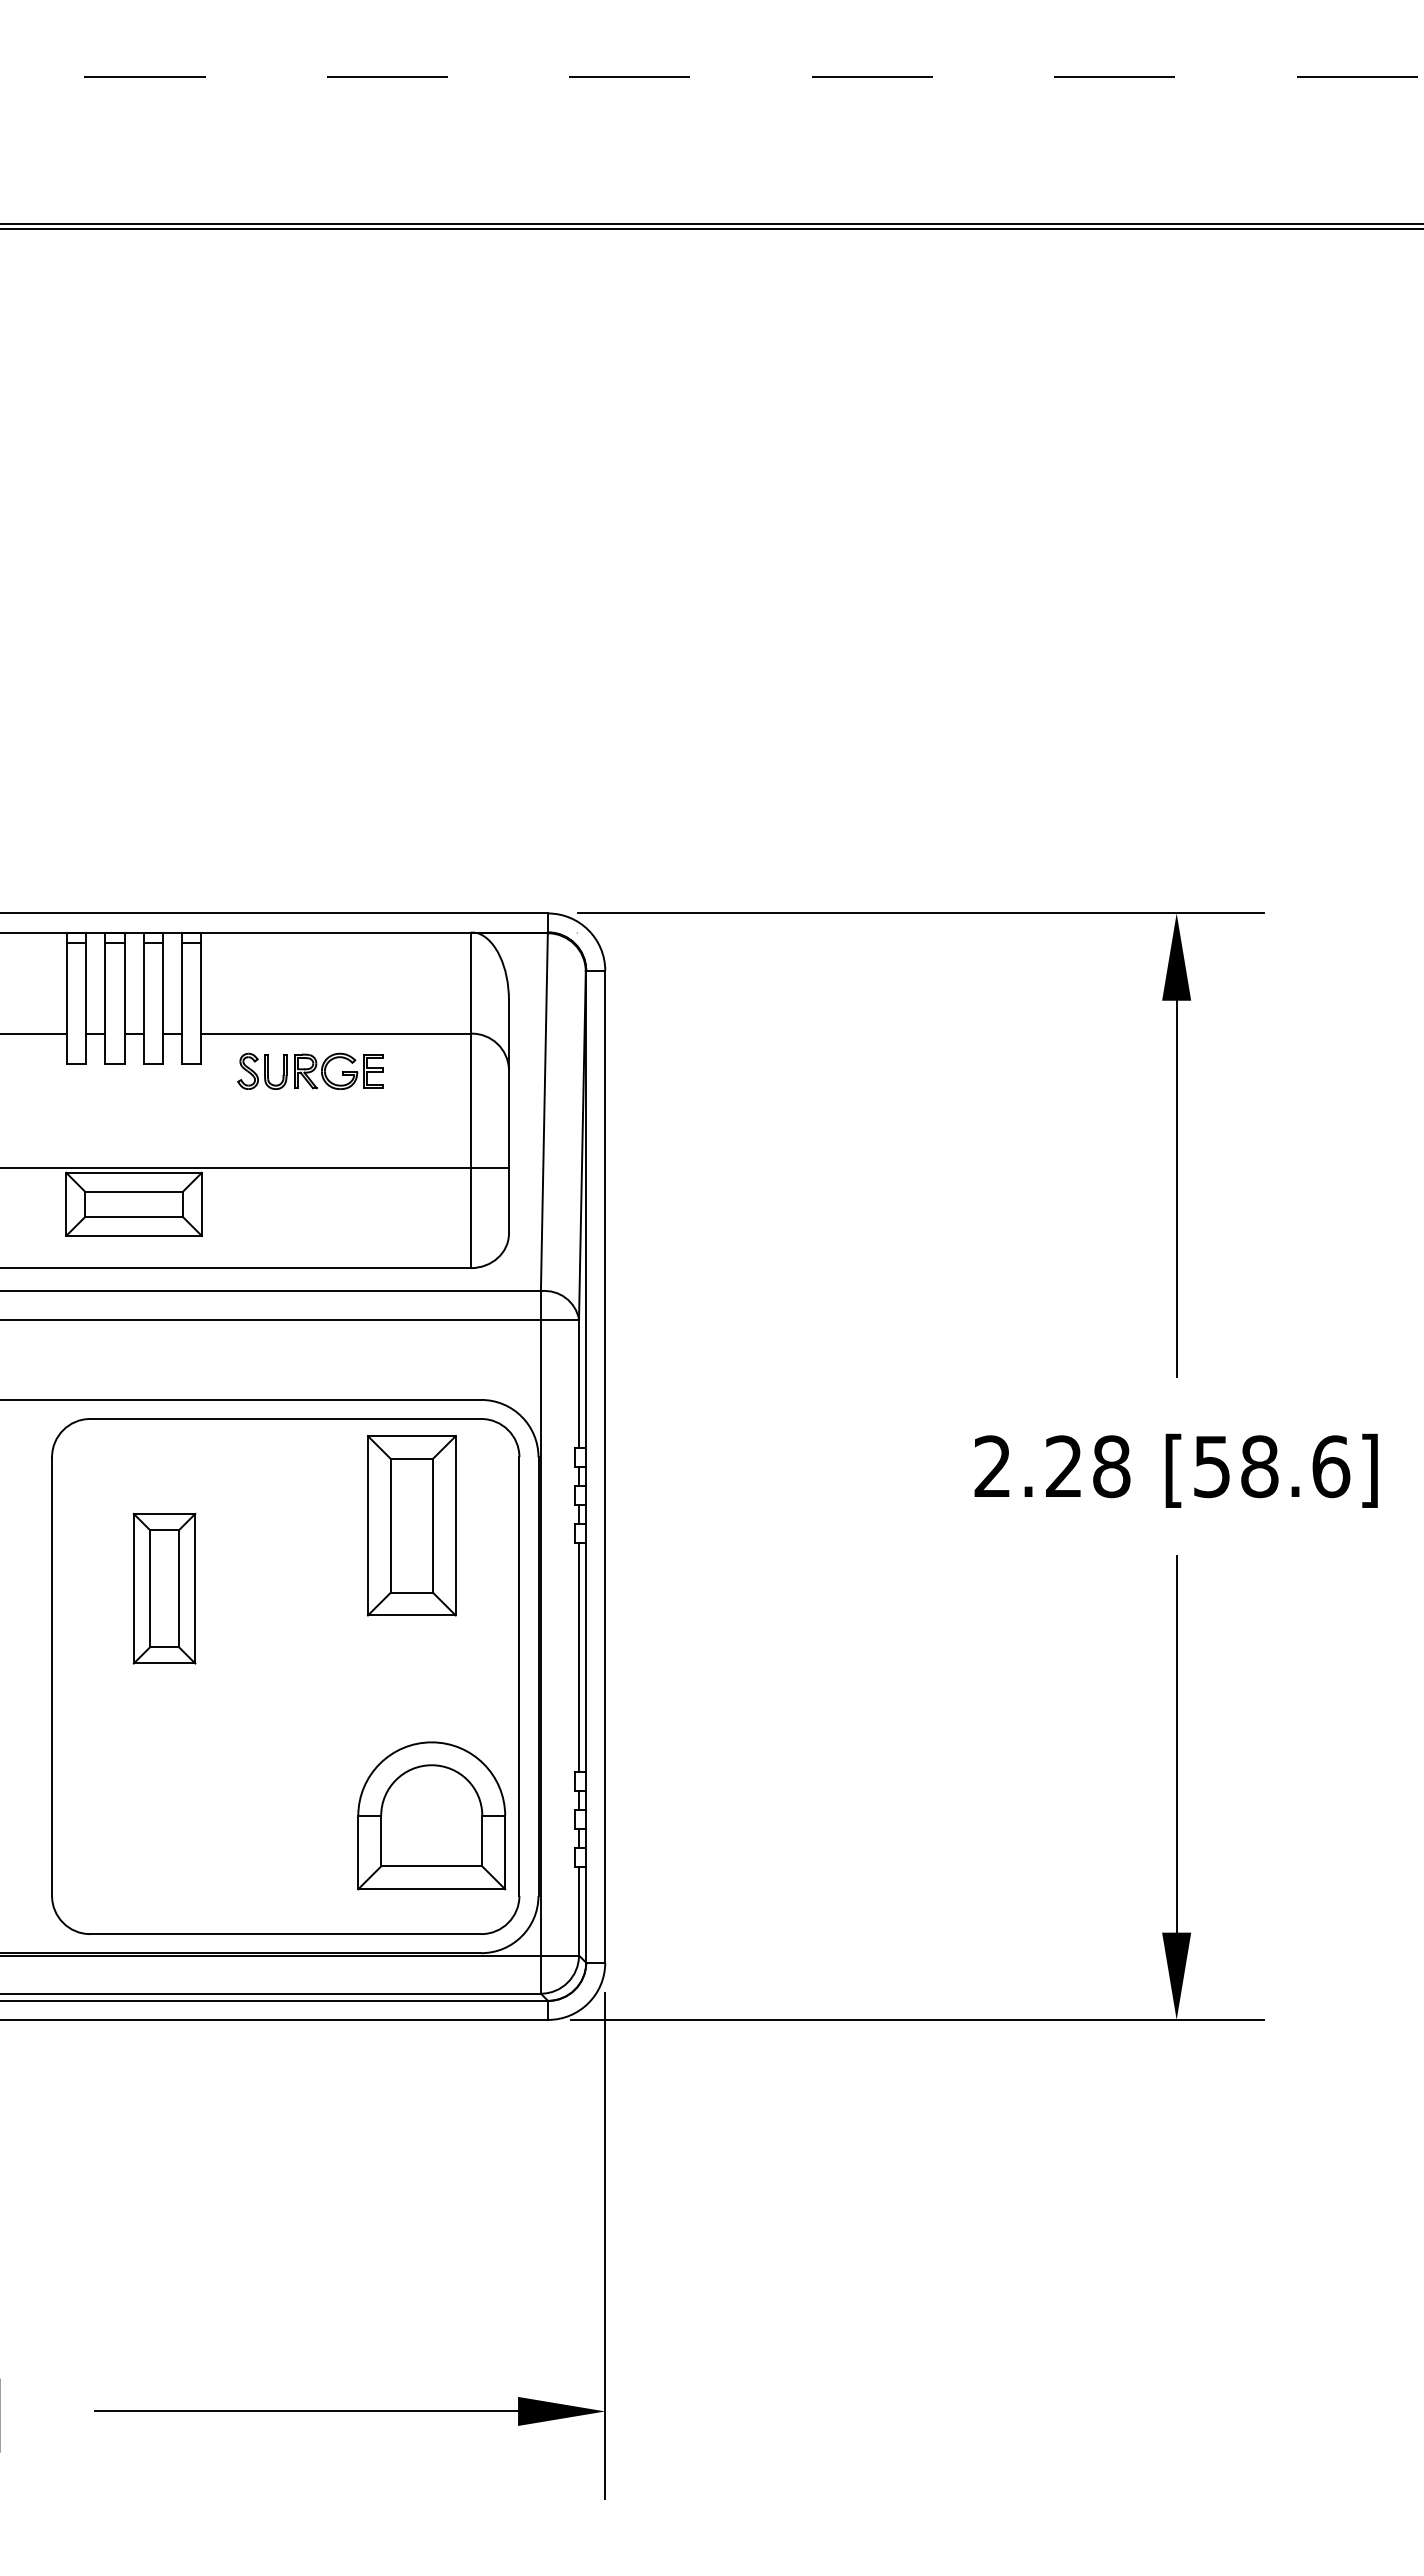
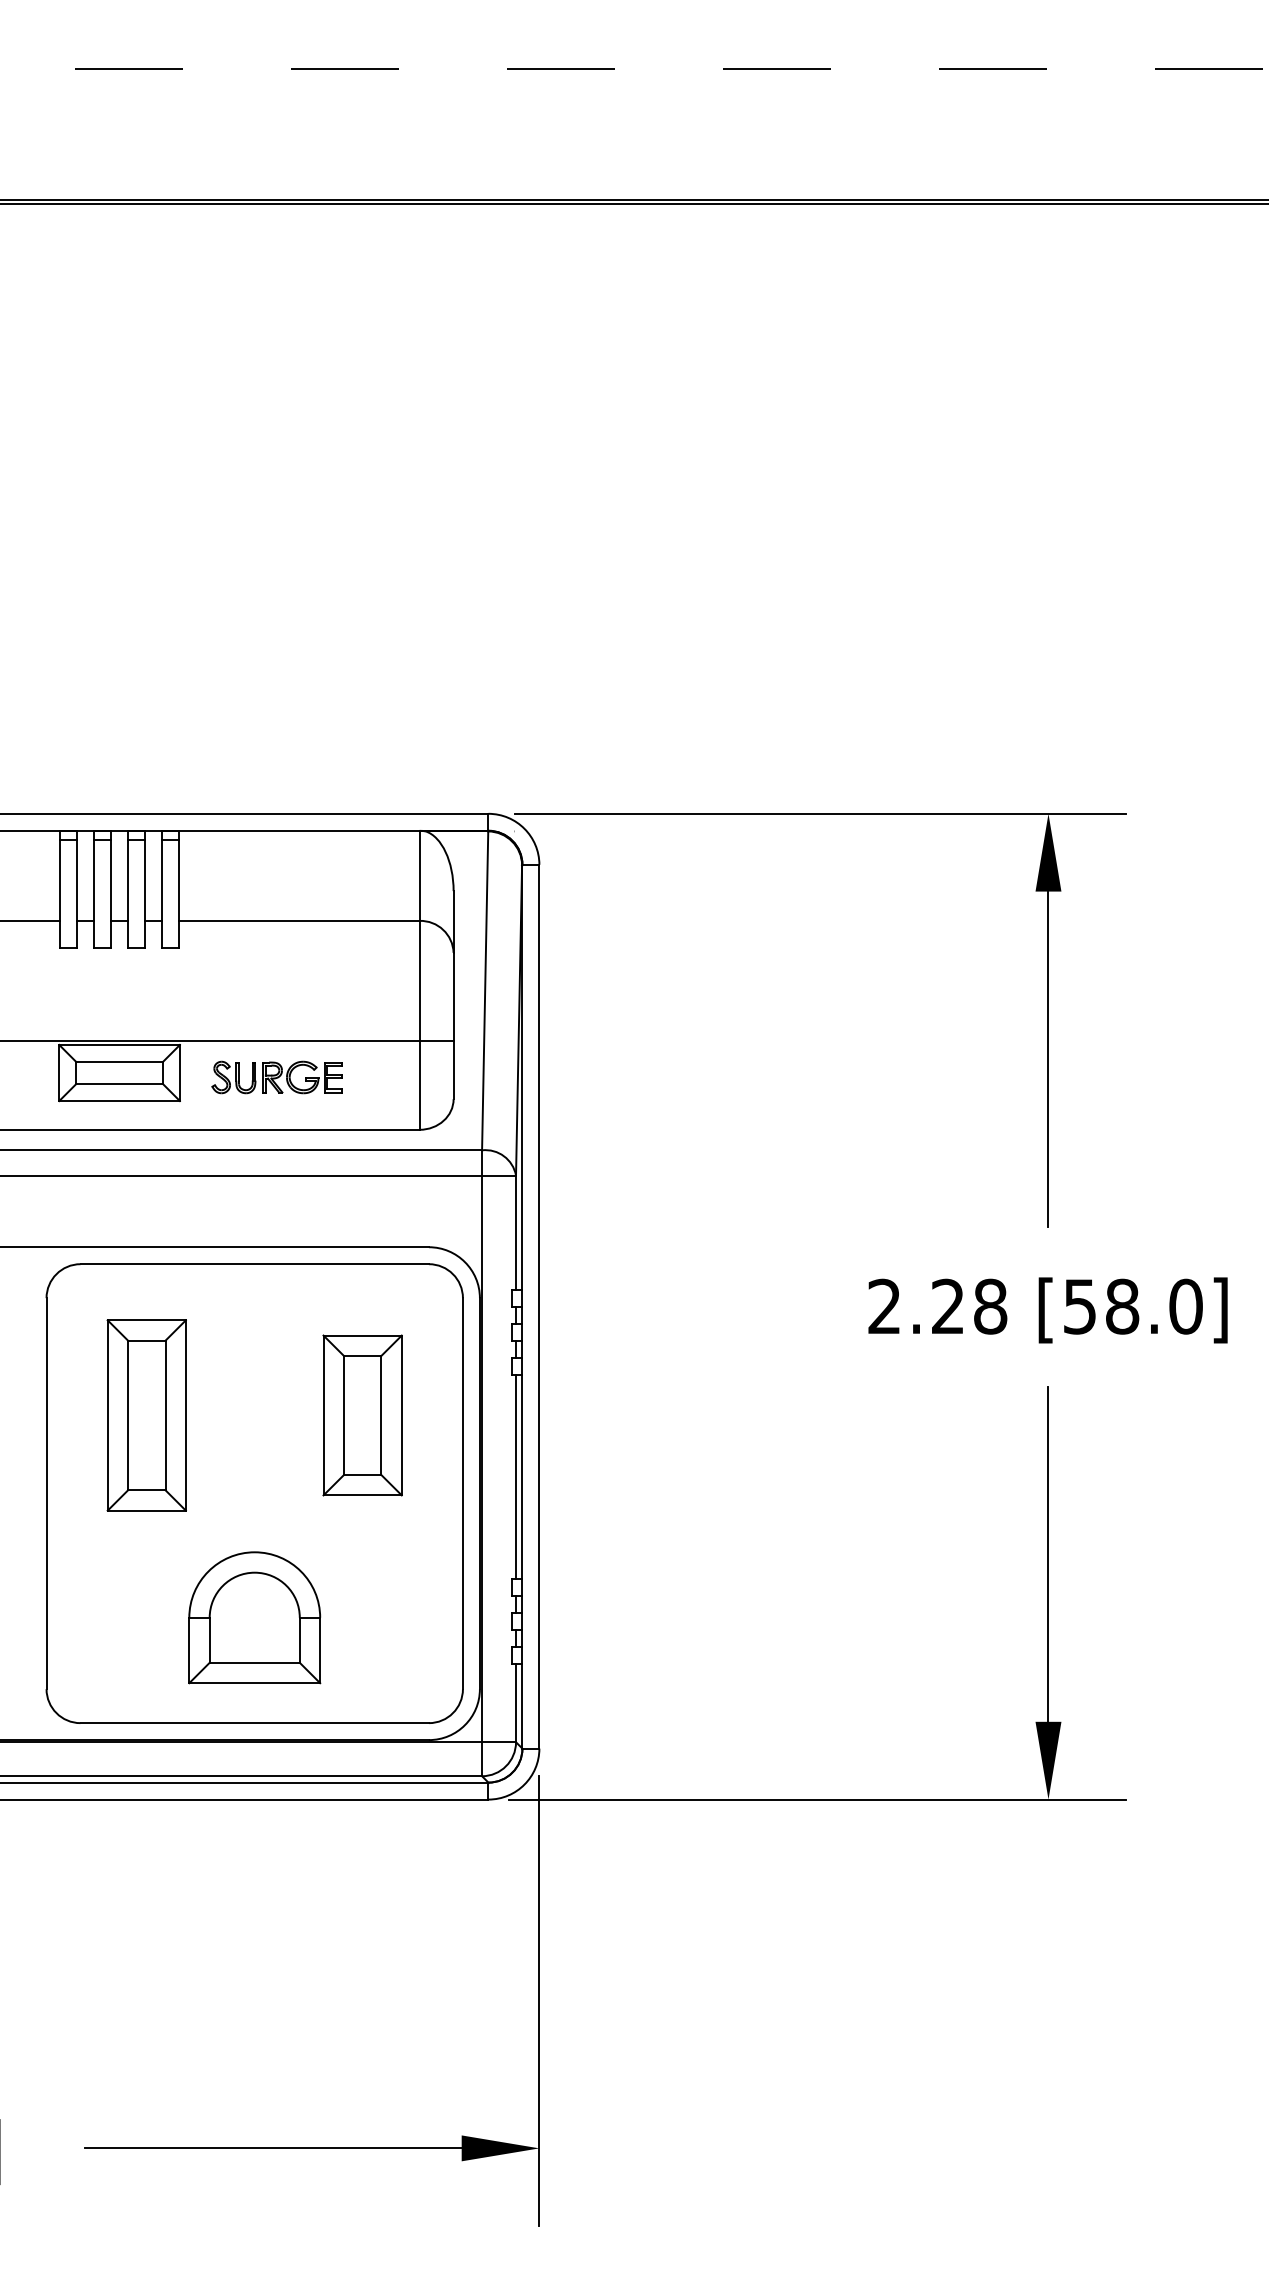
part: (310, 1070) -> (276, 1076), moved
text: (1331, 1466) -> (1186, 1306), [58.6] -> [58.0]
part: (411, 1525) -> (362, 1415), moved
part: (164, 1588) -> (146, 1415), size x1.43
part: (431, 1815) -> (254, 1617), moved

